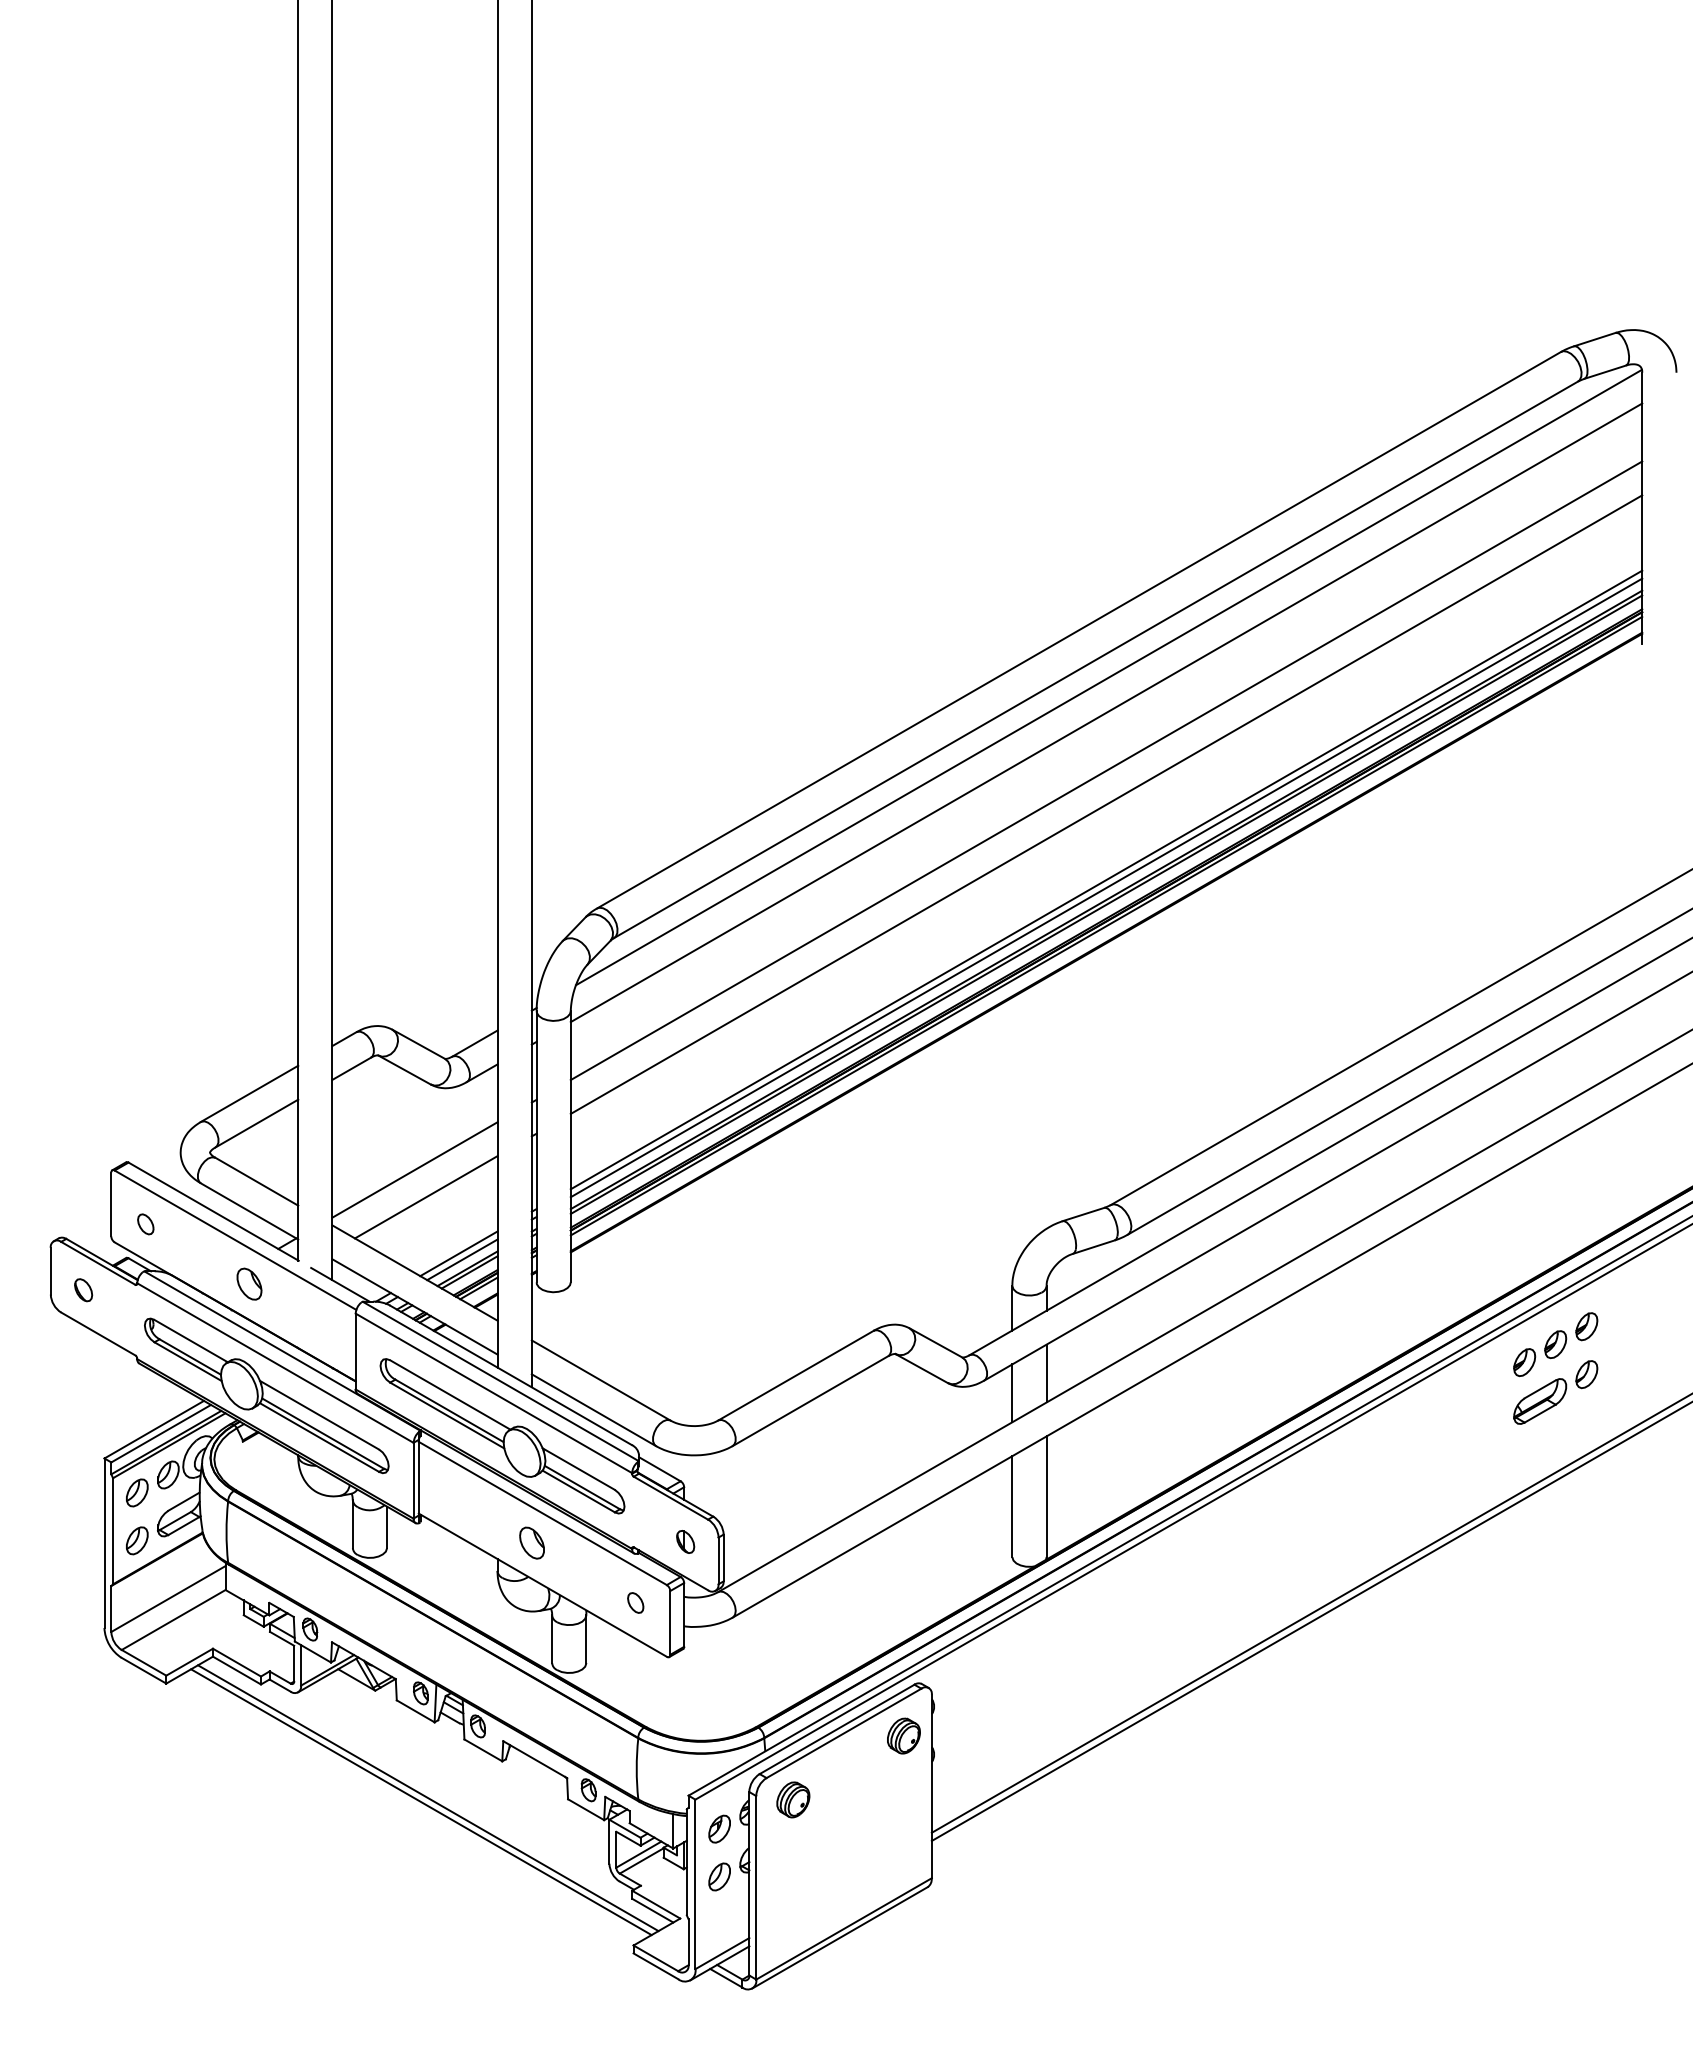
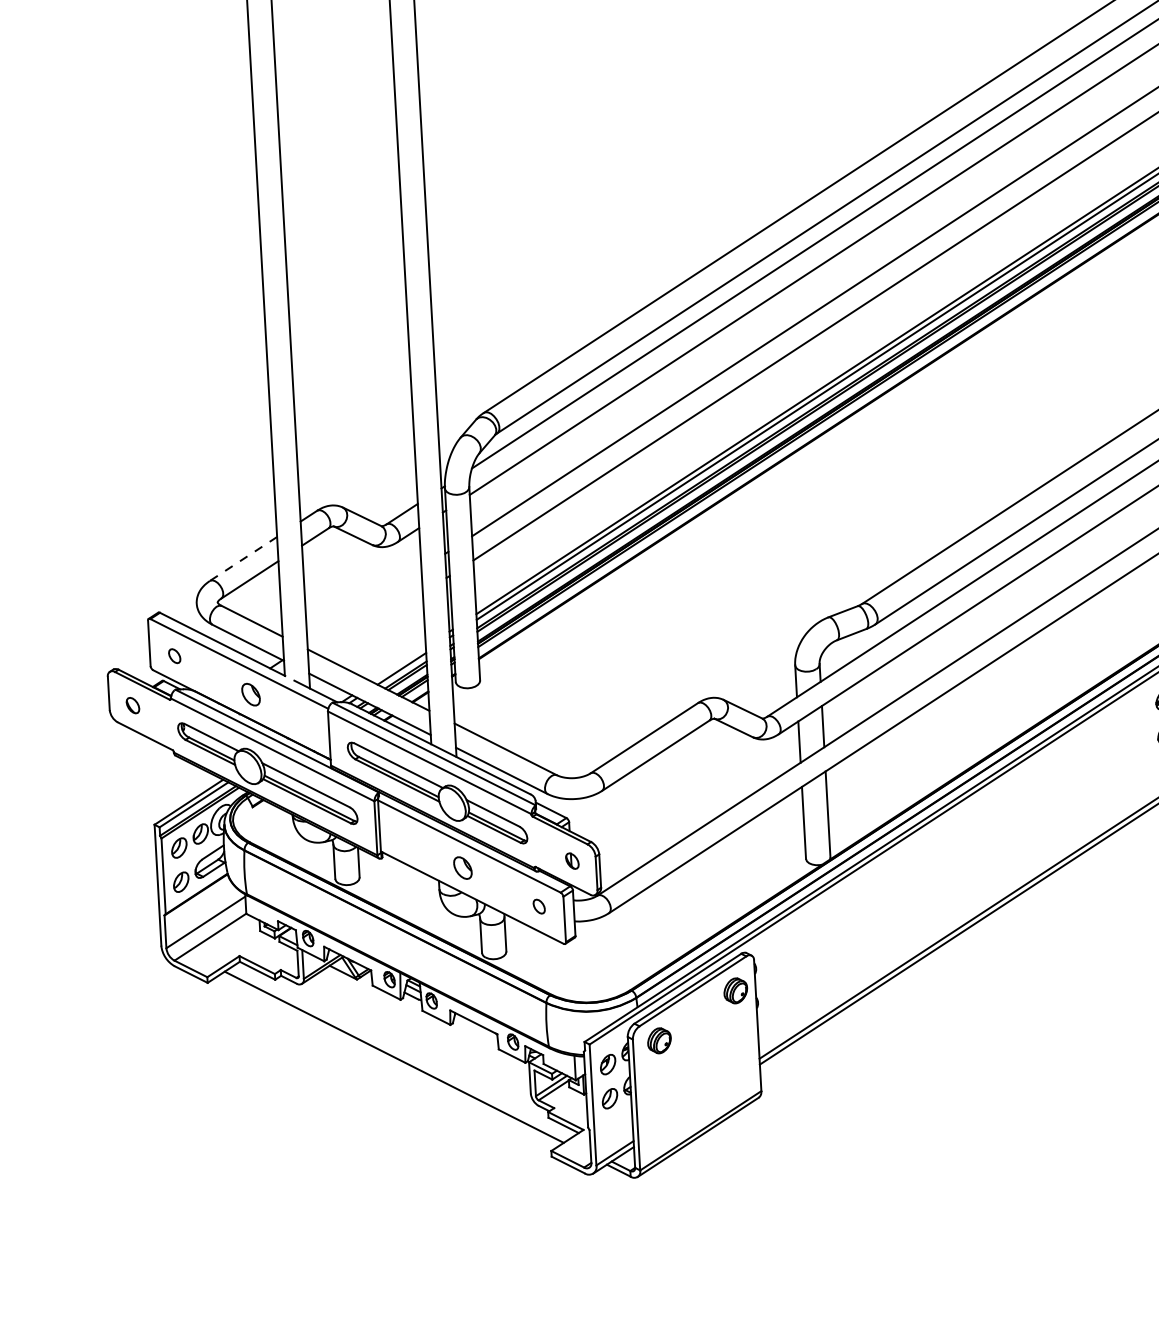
line: (249, 1094) -> (243, 559), solid -> dashed
line: (414, 1169) -> (364, 606), removed
line: (425, 1197) -> (373, 625), removed
line: (458, 1253) -> (398, 664), removed
line: (428, 1798) -> (399, 1054), removed

